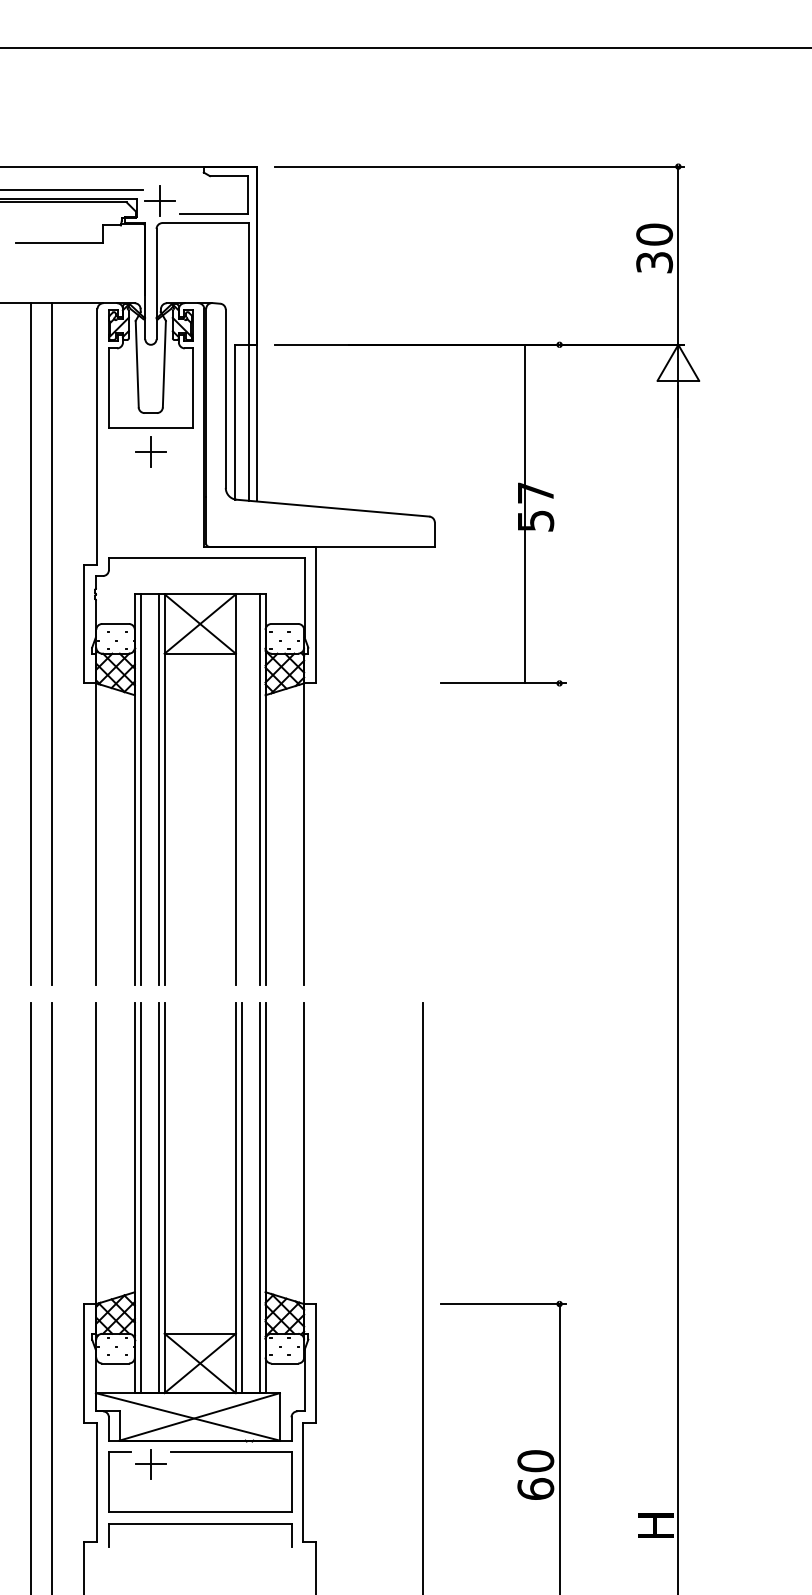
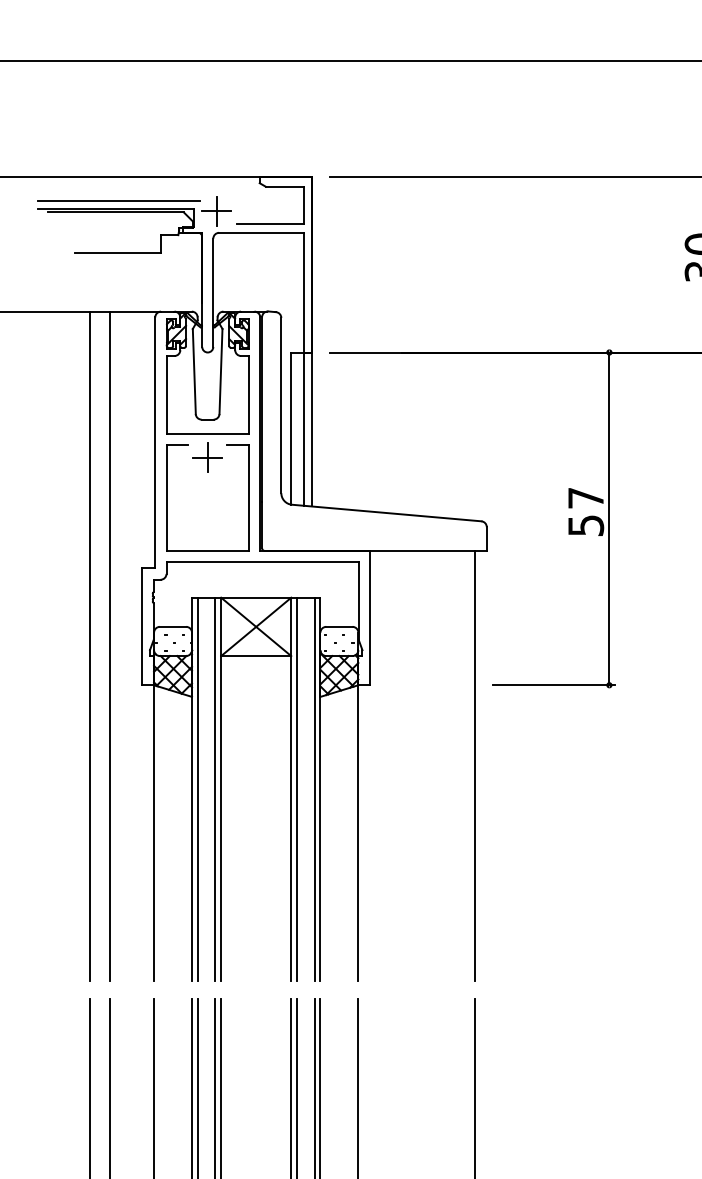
part: (109, 492) -> (167, 497), added
line: (524, 513) -> (609, 518), moved
line: (422, 765) -> (474, 765), added
line: (241, 789) -> (296, 789), added

